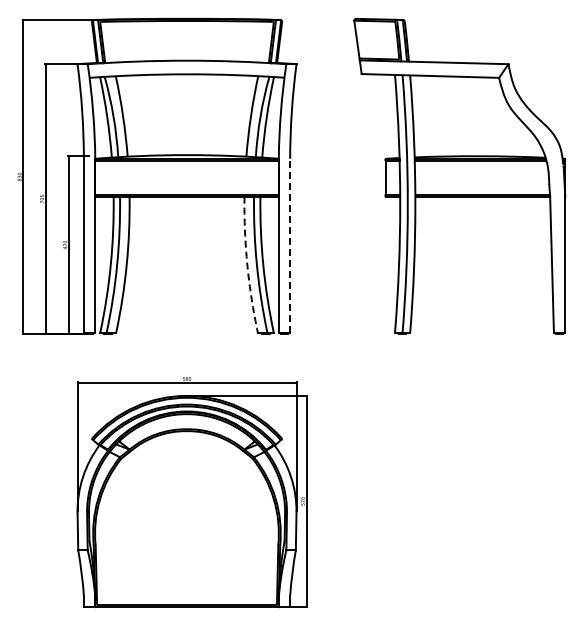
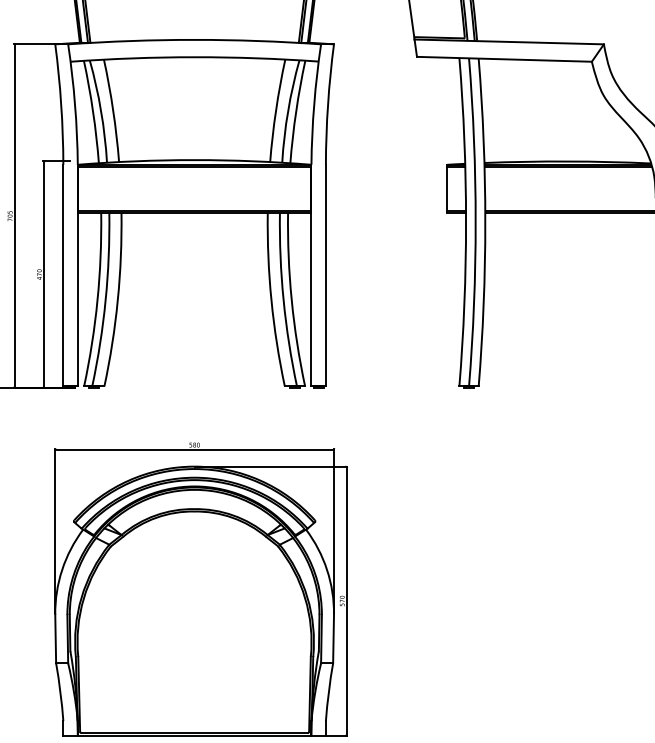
line: (290, 245) -> (326, 275), dashed -> solid
arc: (247, 265) -> (271, 300), dashed -> solid

